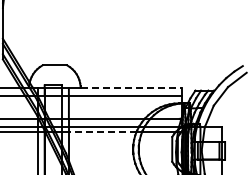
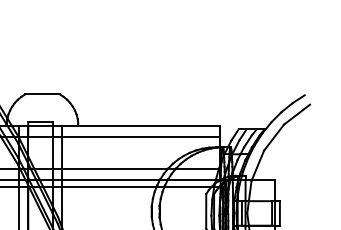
line: (131, 88) -> (149, 126), dashed -> solid
line: (102, 131) -> (108, 186), dashed -> solid

